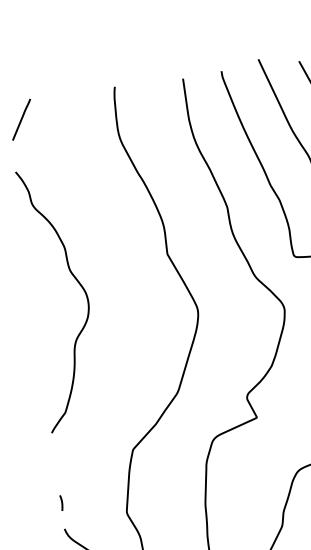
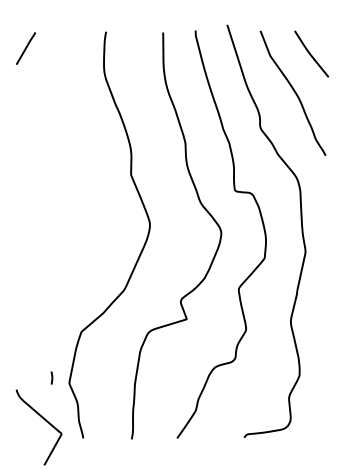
curve: (79, 285) -> (55, 191), removed
curve: (61, 502) -> (51, 377), moved

